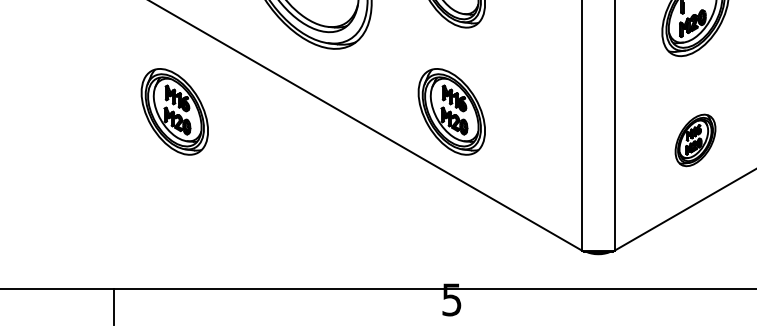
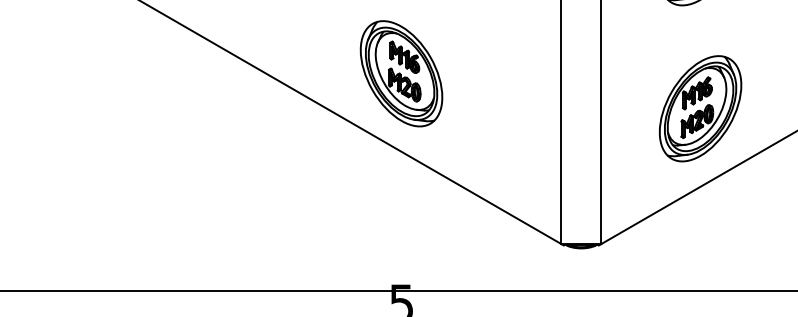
part: (174, 111) -> (61, 73), removed
part: (695, 140) -> (700, 108), size x1.67

